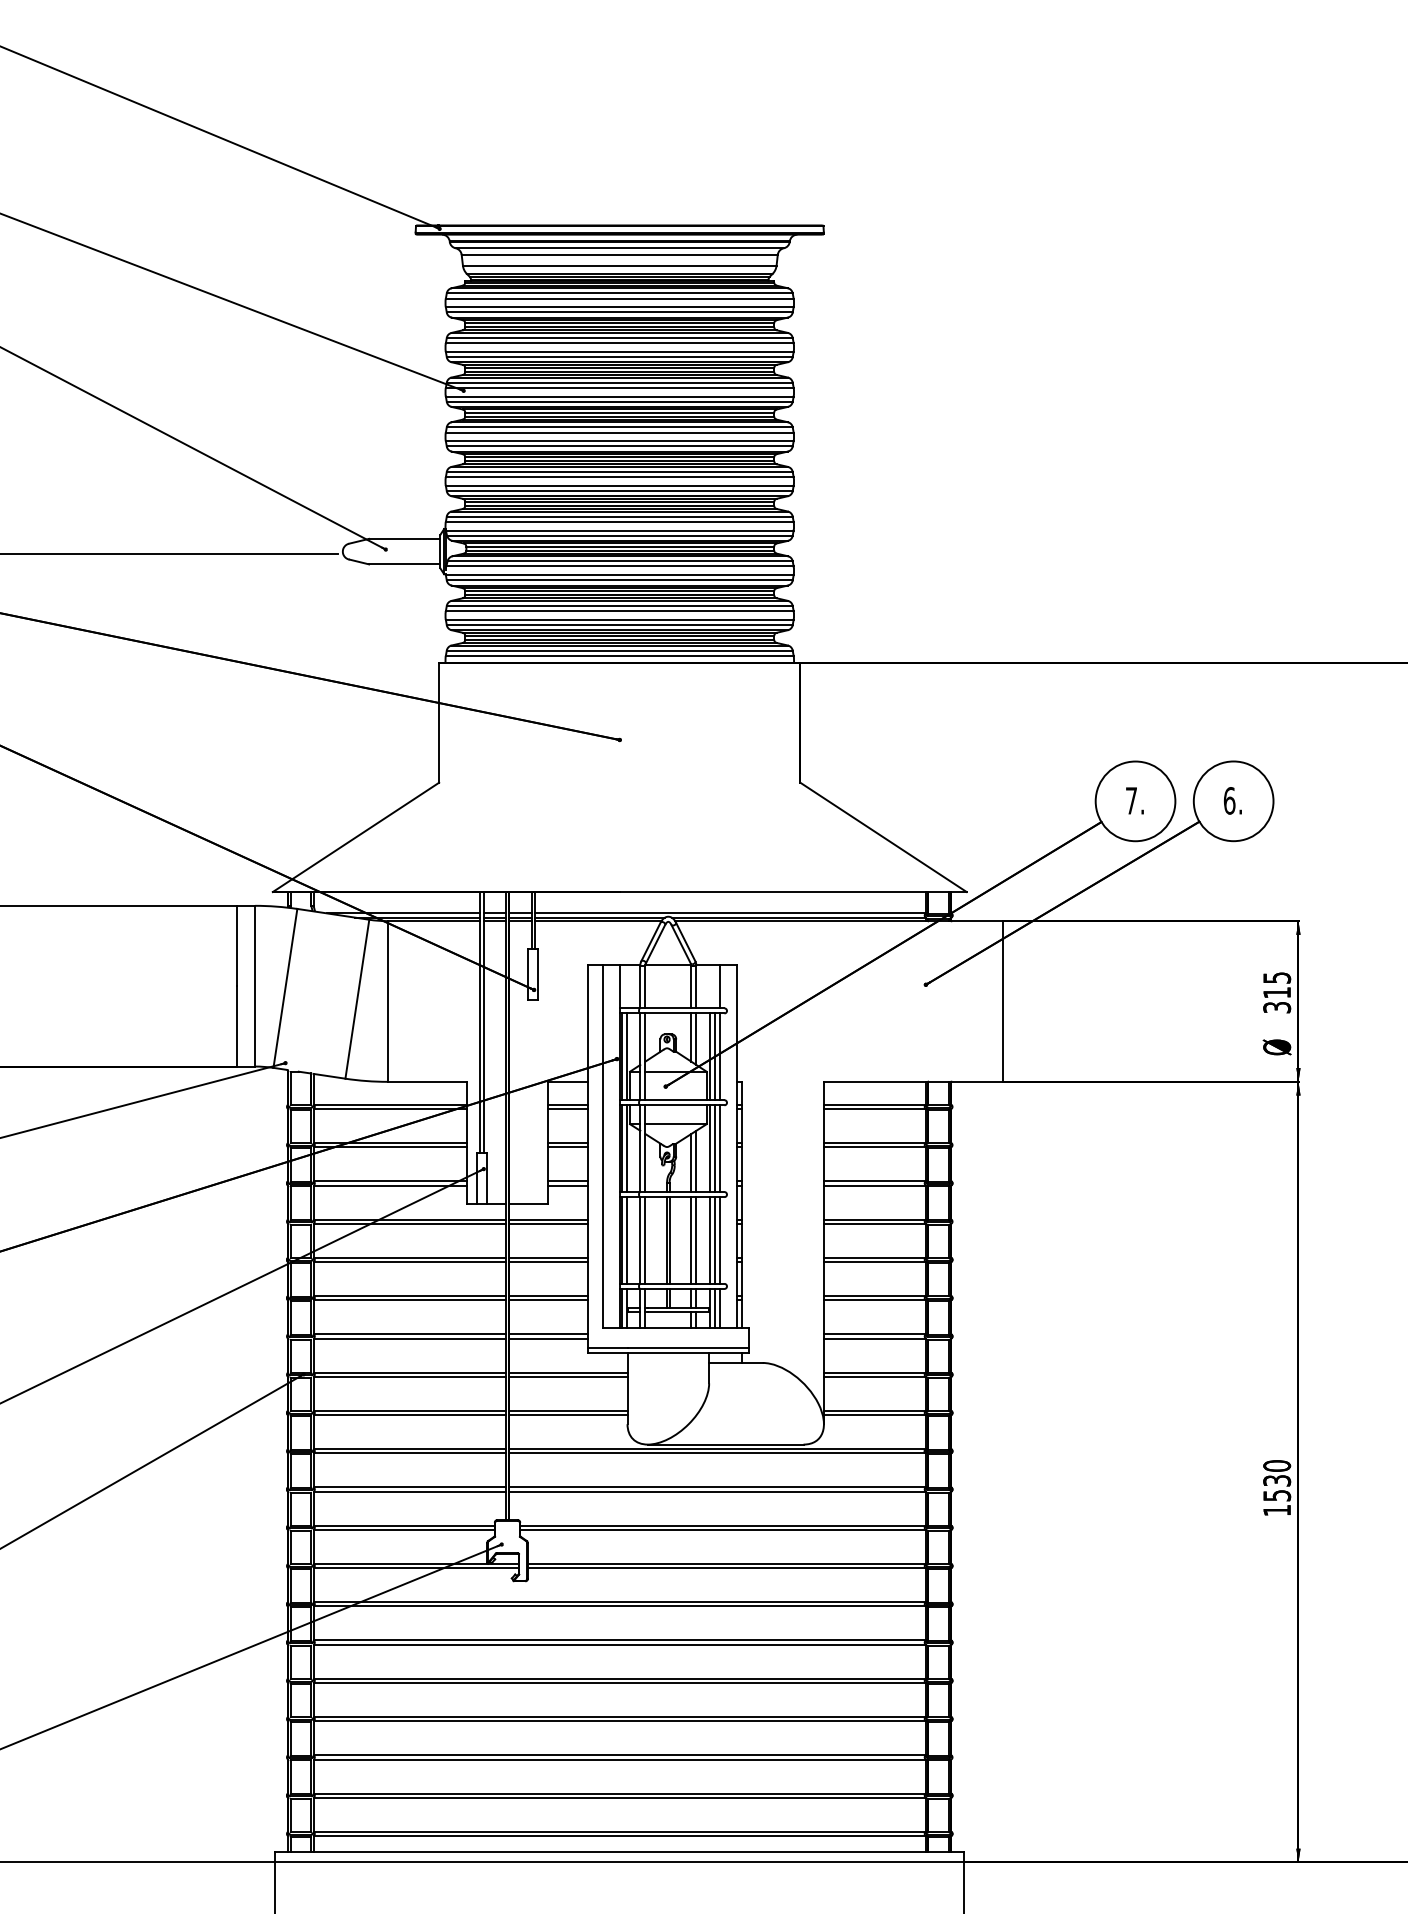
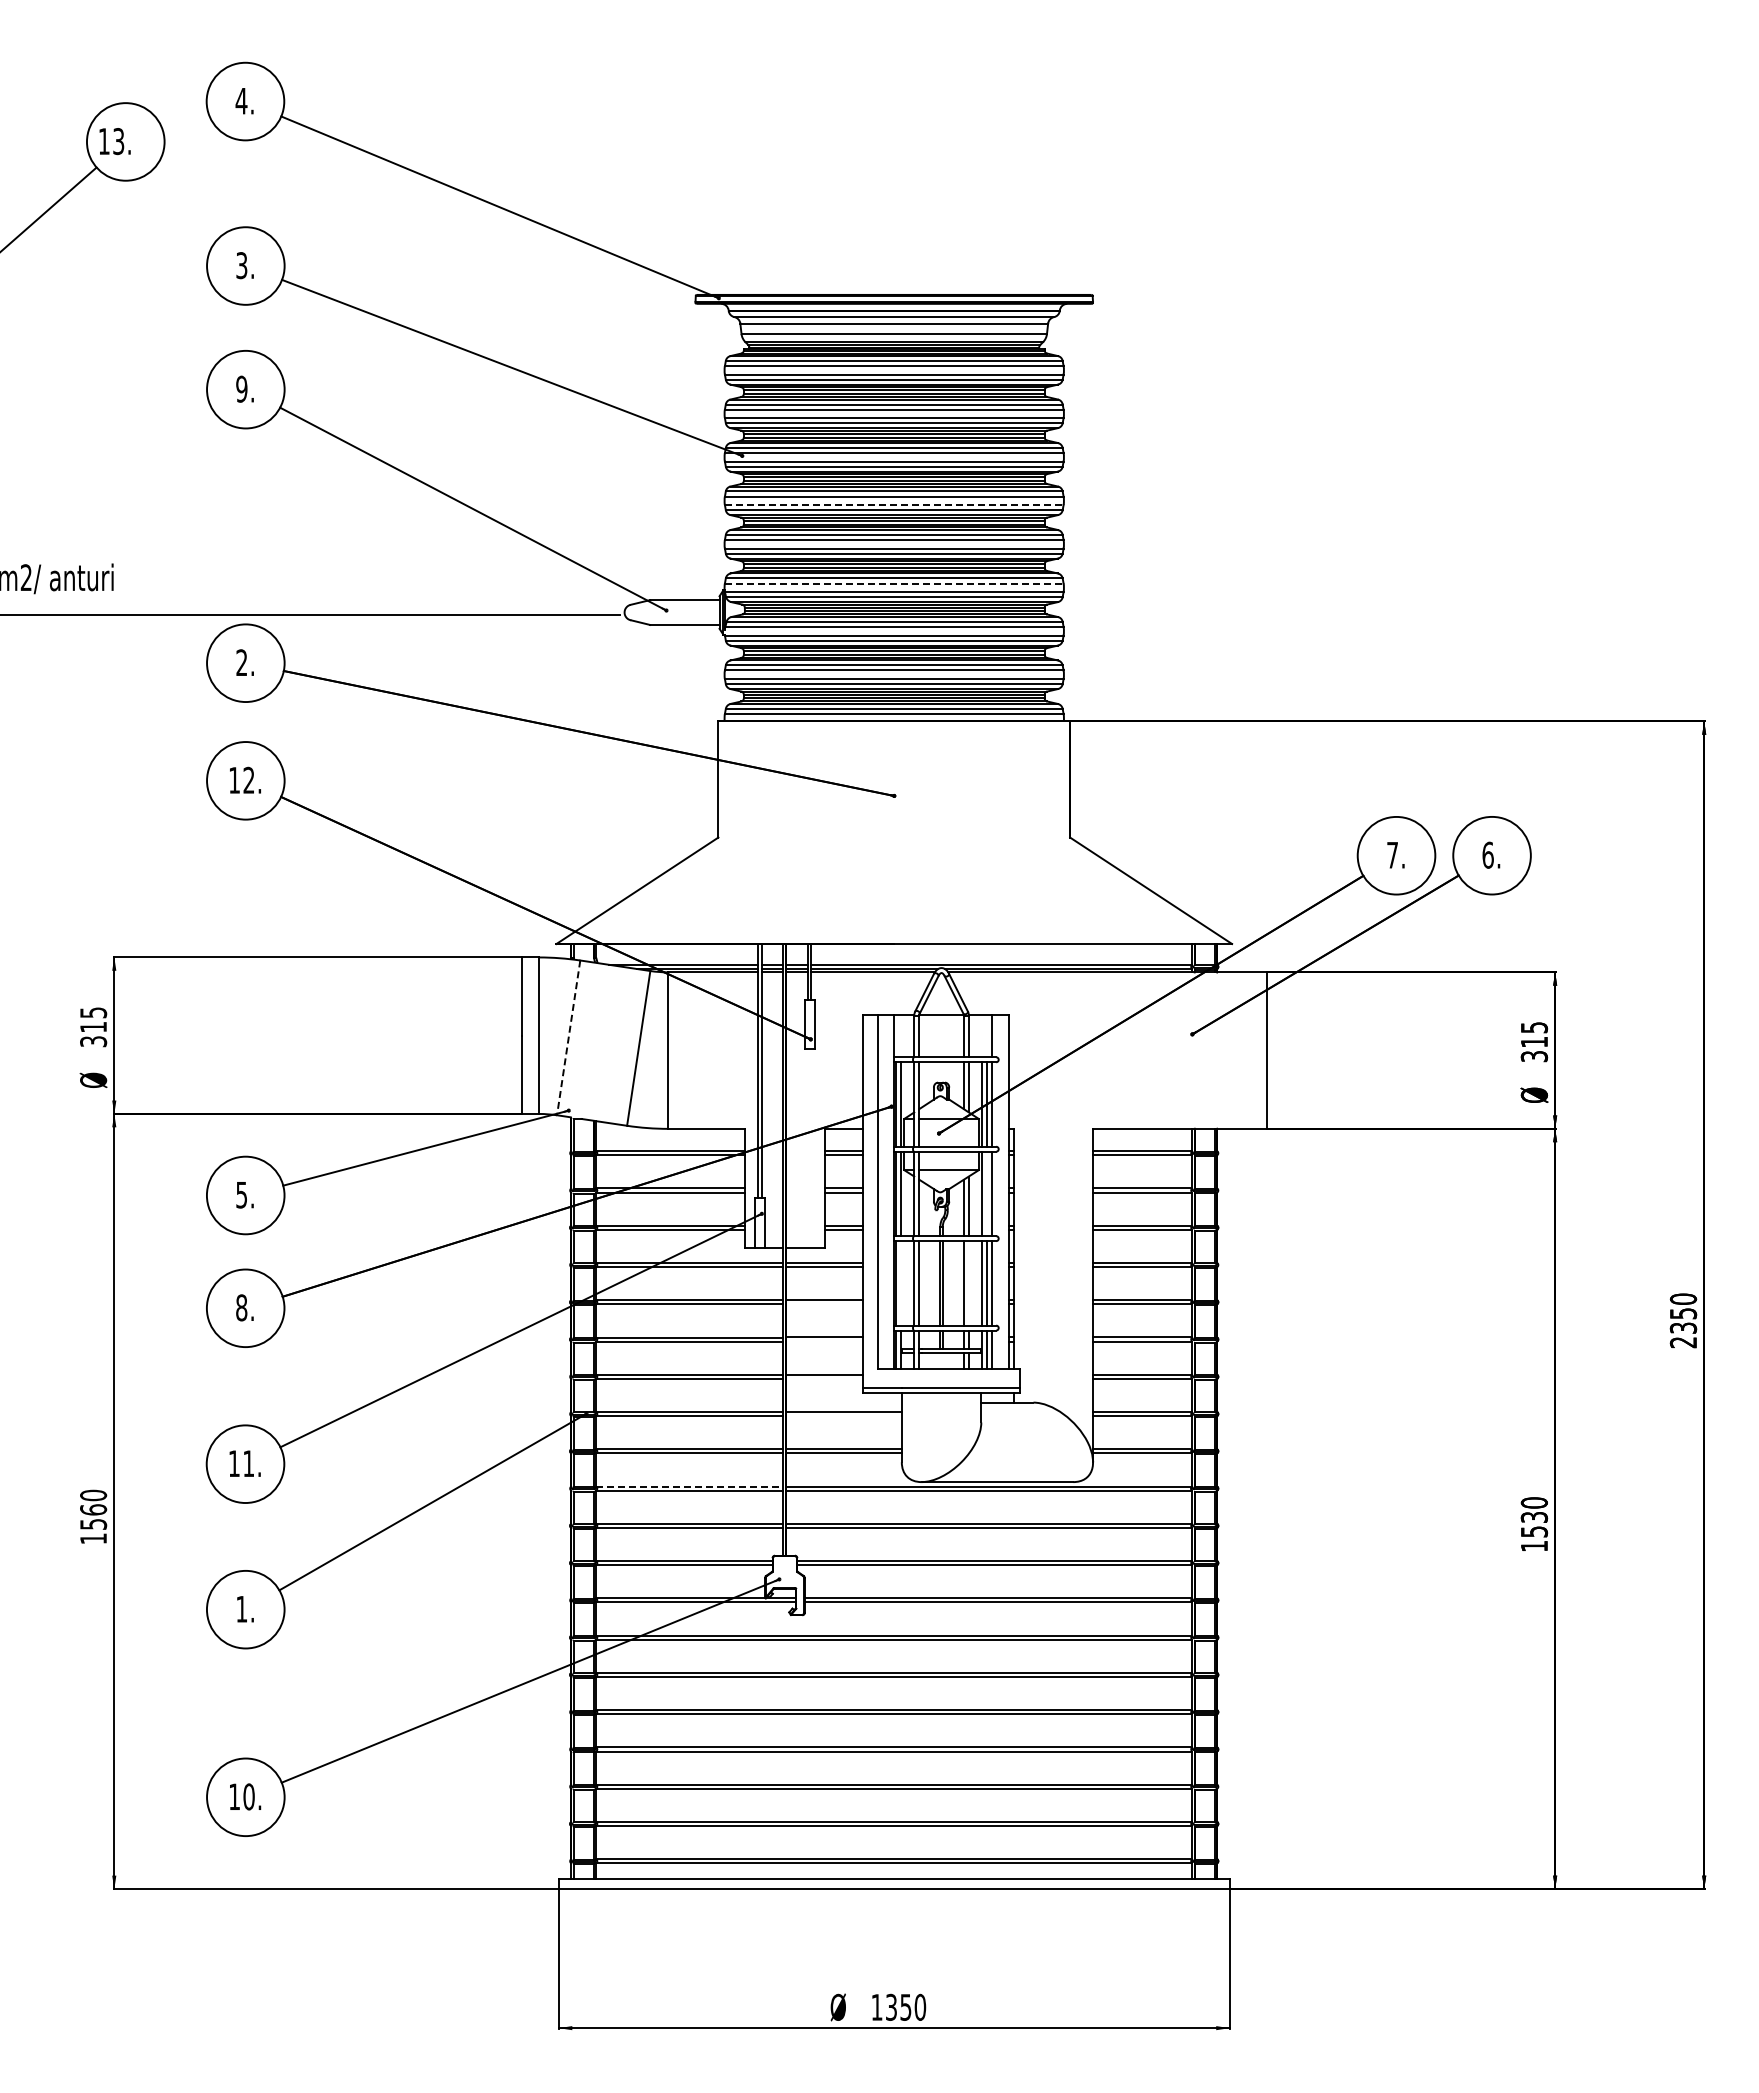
line: (620, 441) -> (894, 505), solid -> dashed
line: (620, 521) -> (894, 583), solid -> dashed
line: (285, 989) -> (568, 1038), solid -> dashed
line: (715, 1148) -> (987, 1193), removed
line: (627, 1240) -> (901, 1283), removed
line: (696, 1240) -> (968, 1283), removed
line: (548, 1262) -> (824, 1304), removed
line: (548, 1300) -> (824, 1341), removed
line: (548, 1338) -> (824, 1378), removed
line: (567, 1377) -> (843, 1416), removed
line: (409, 1449) -> (689, 1486), solid -> dashed

